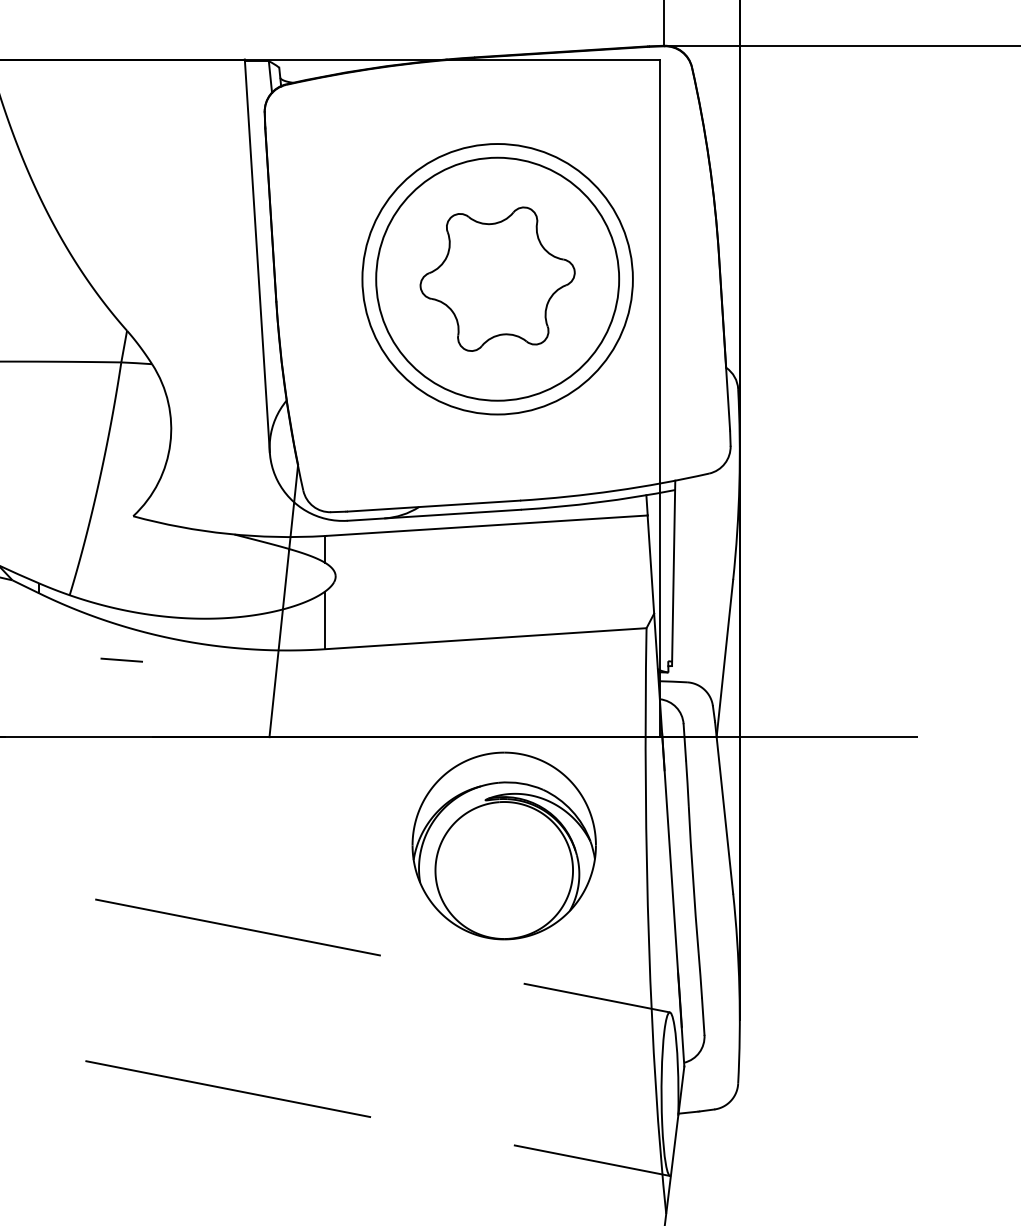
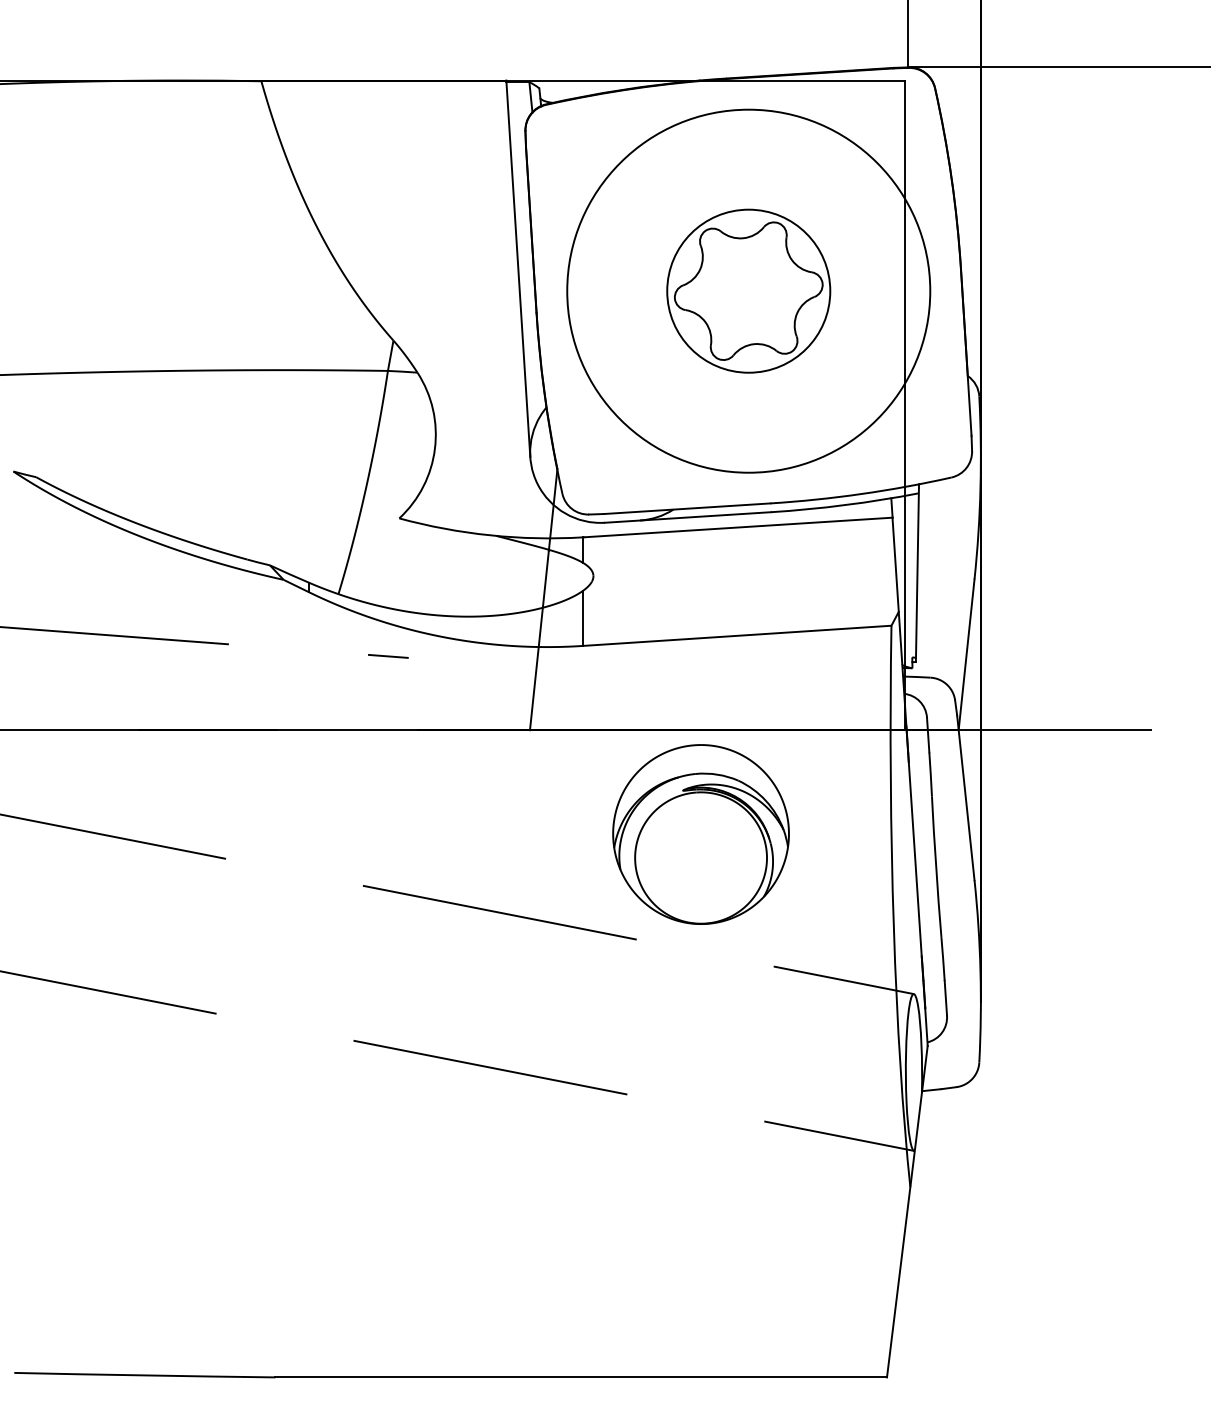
circle: (497, 278) -> (748, 290), size x0.7
circle: (497, 278) -> (748, 290), size x1.4
part: (503, 845) -> (700, 834), moved

